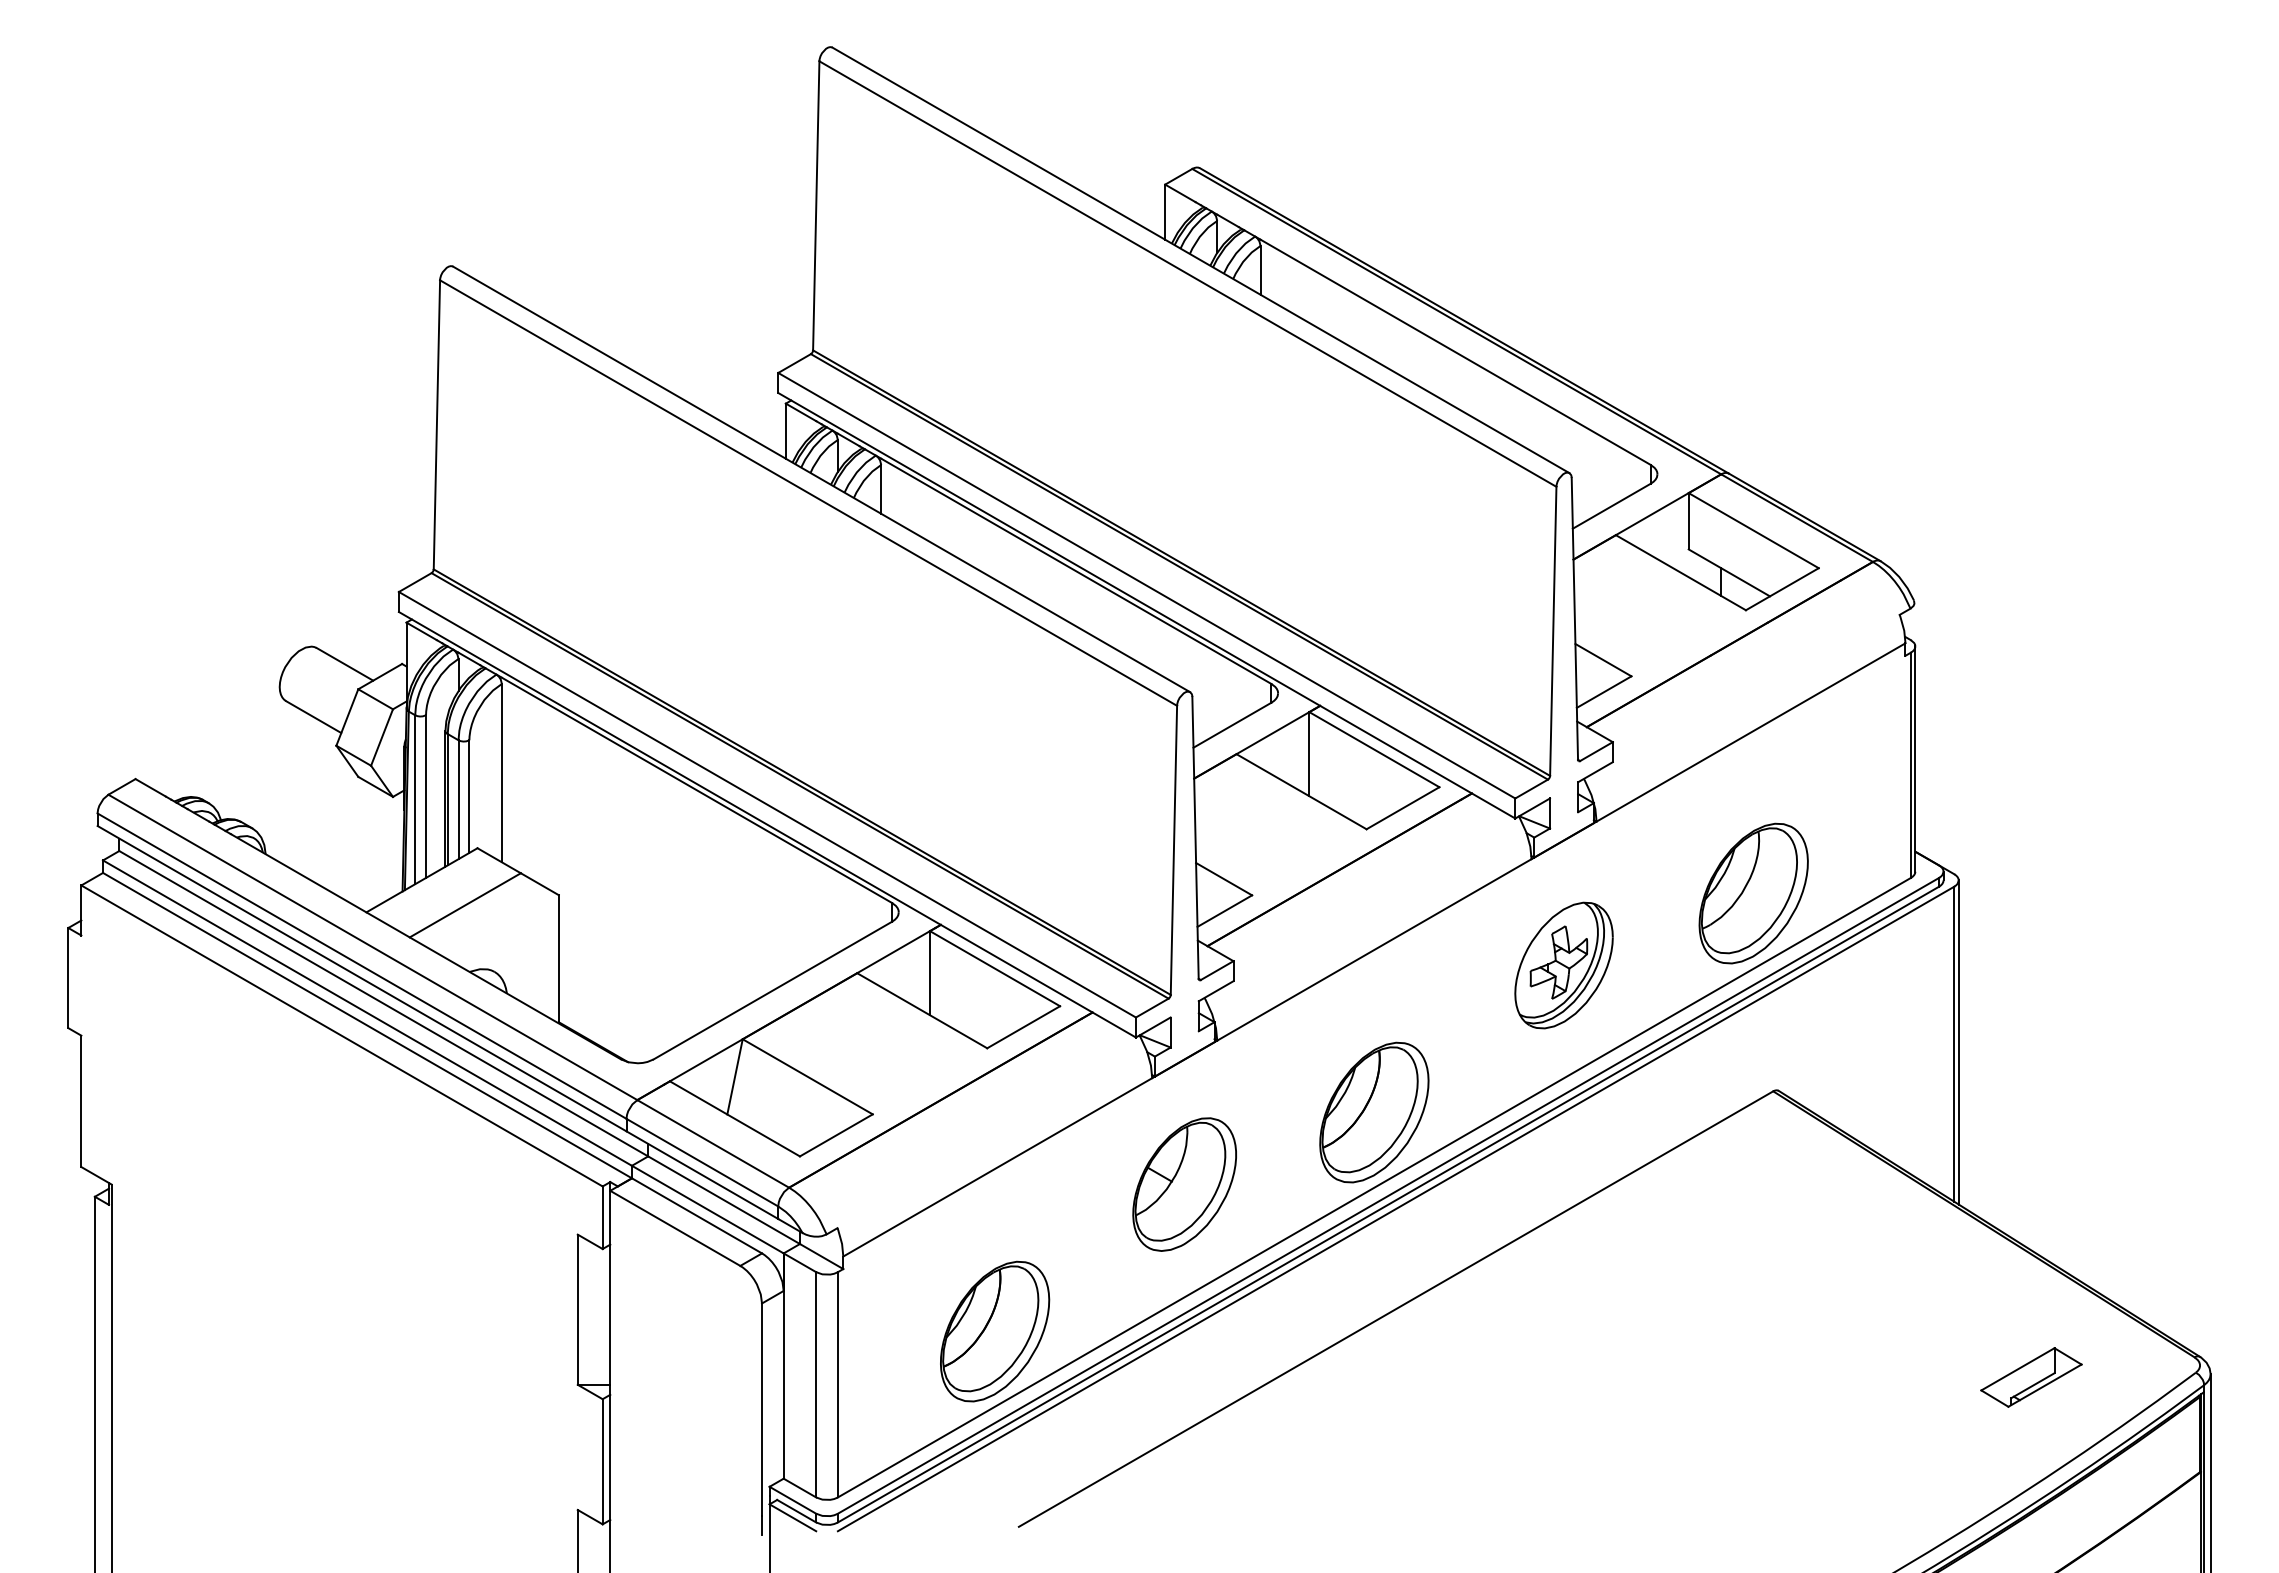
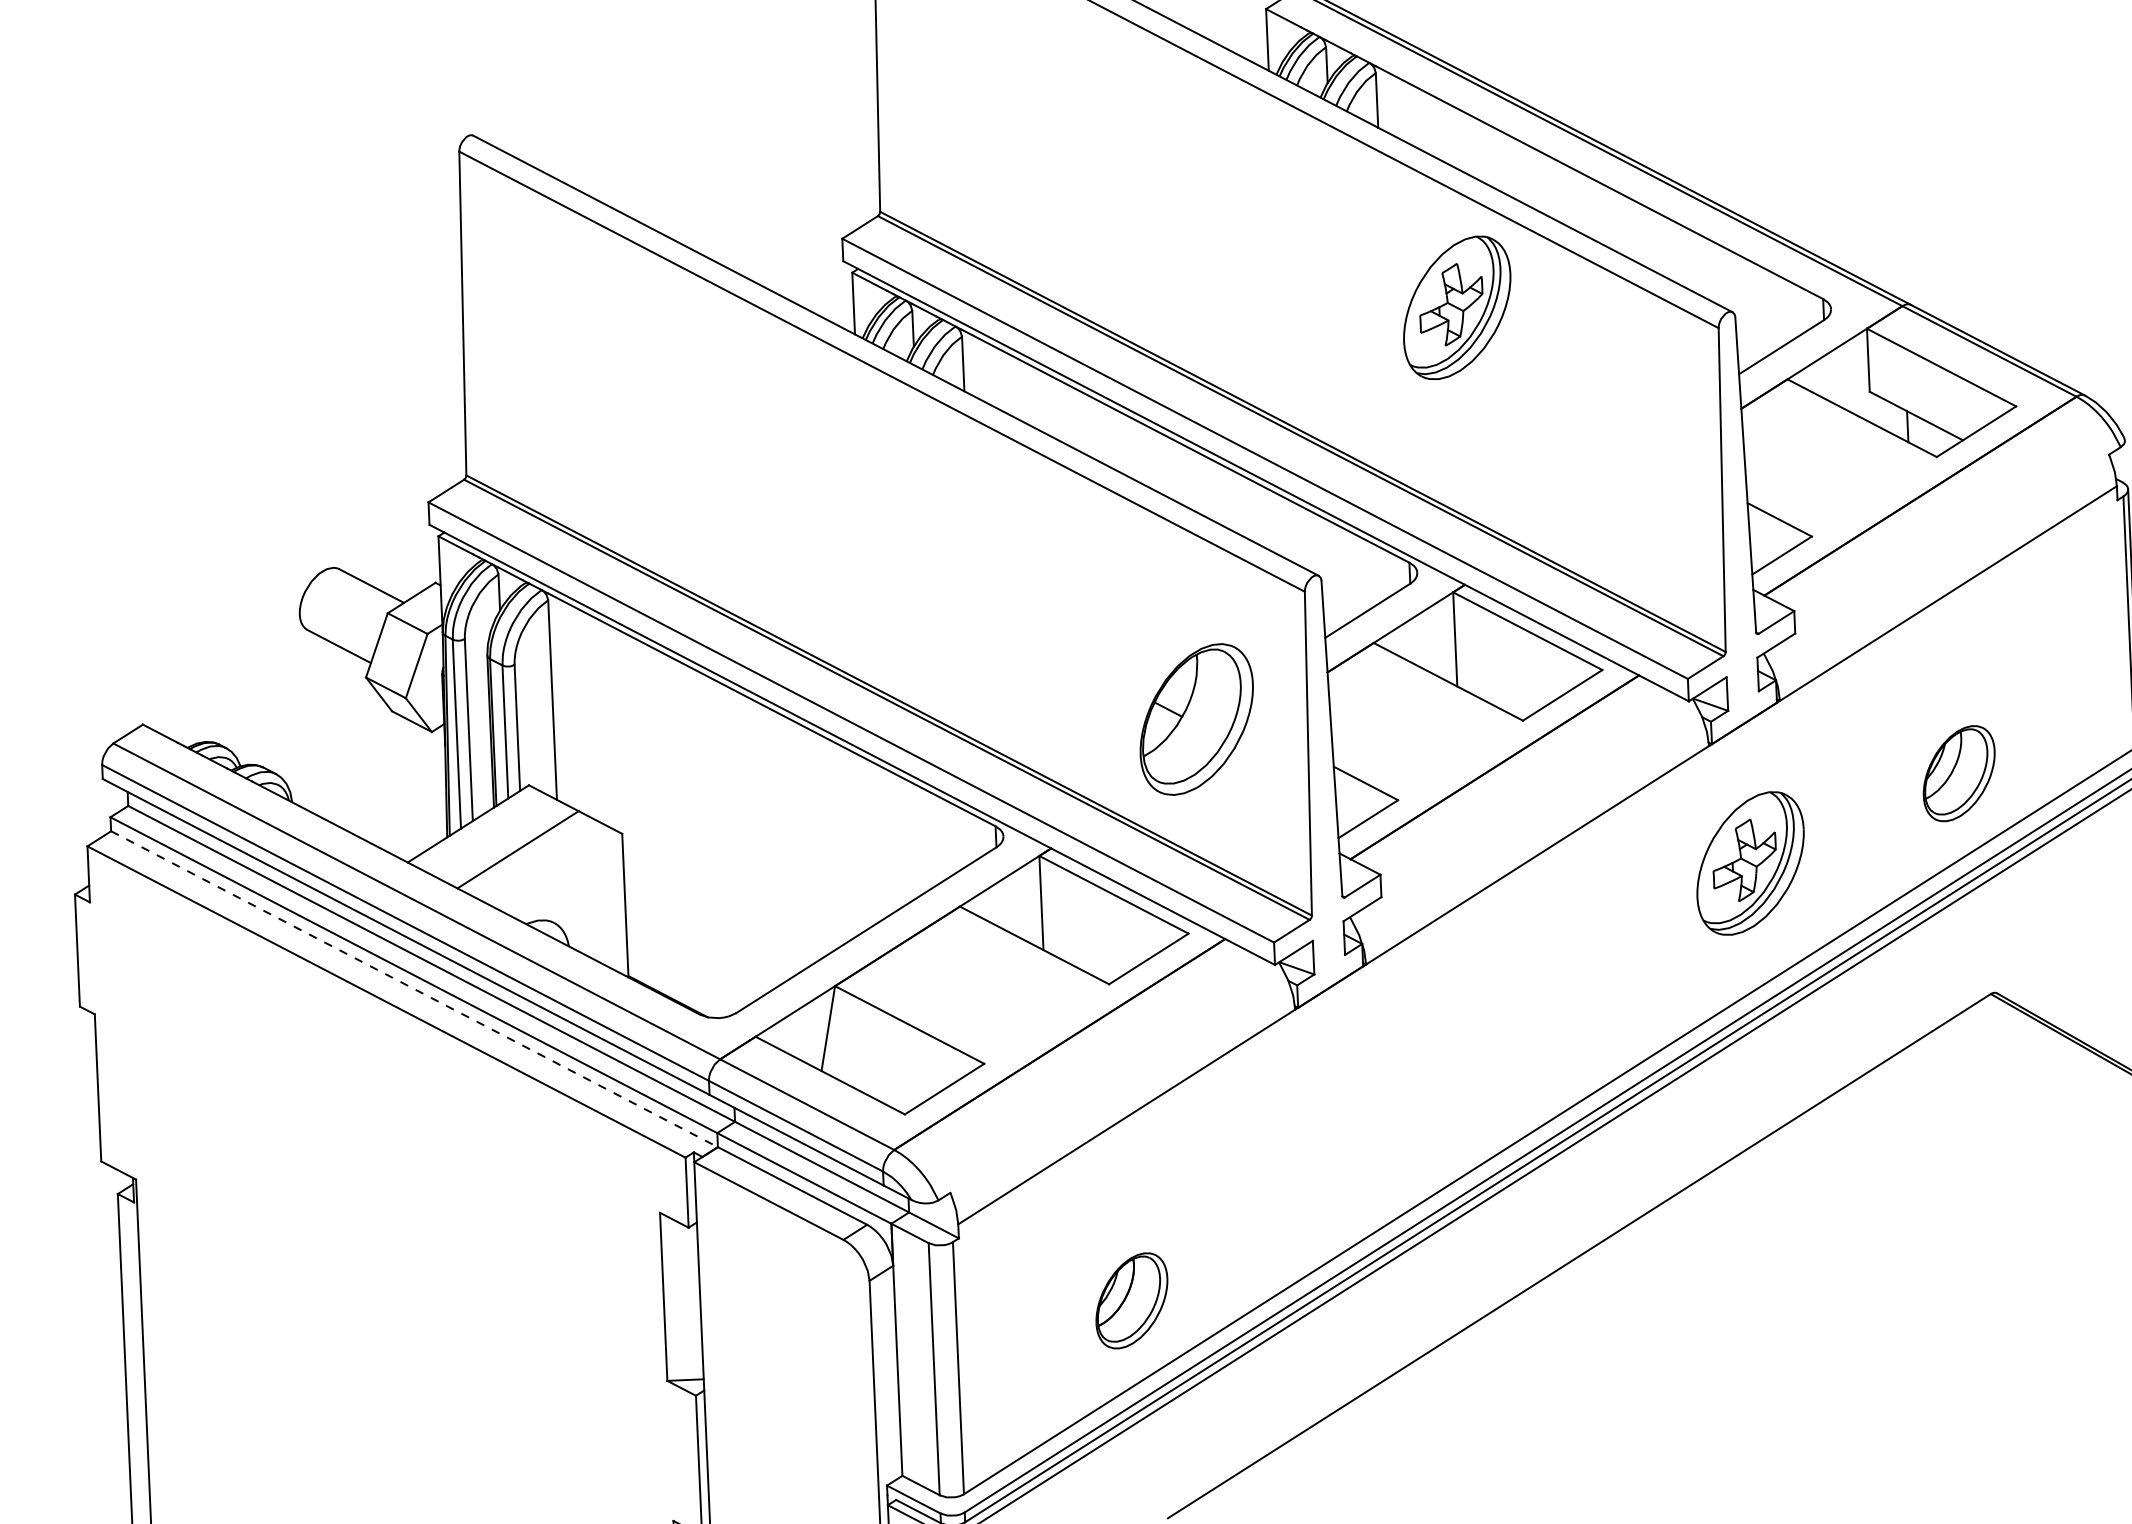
part: (1323, 458) -> (1456, 307), added
part: (1753, 893) -> (1959, 773), size x0.6
line: (367, 1025) -> (414, 989), solid -> dashed
part: (1374, 1112) -> (1545, 1037), removed
part: (1184, 1184) -> (1196, 719), moved
part: (995, 1331) -> (1132, 1300), size x0.6

